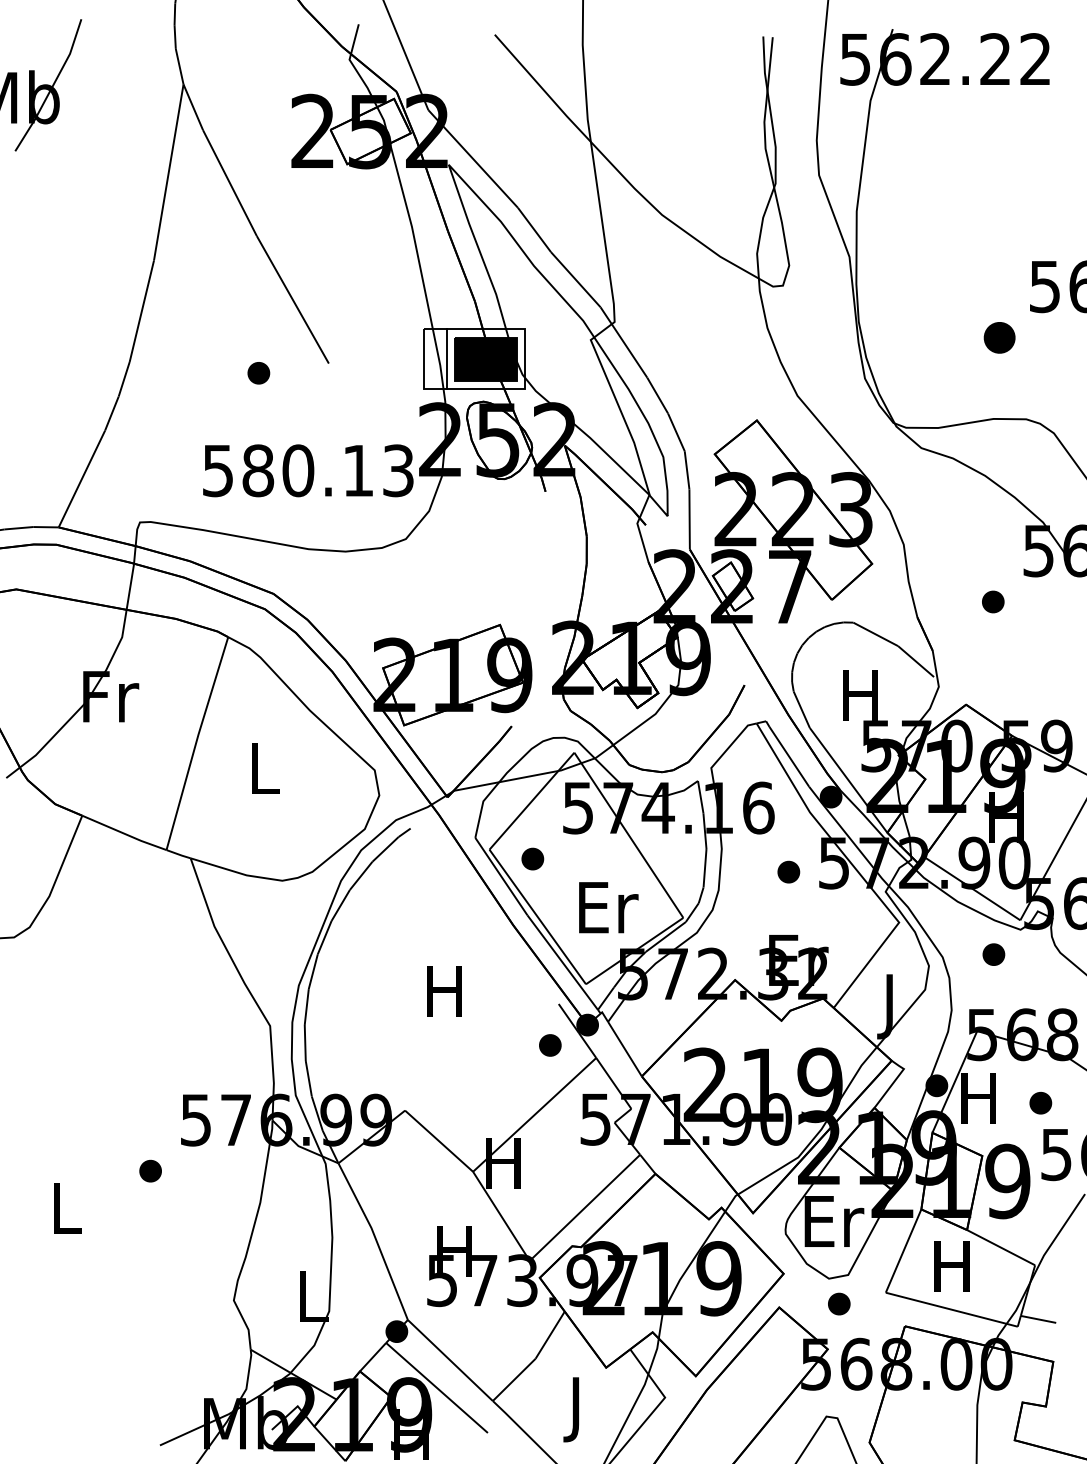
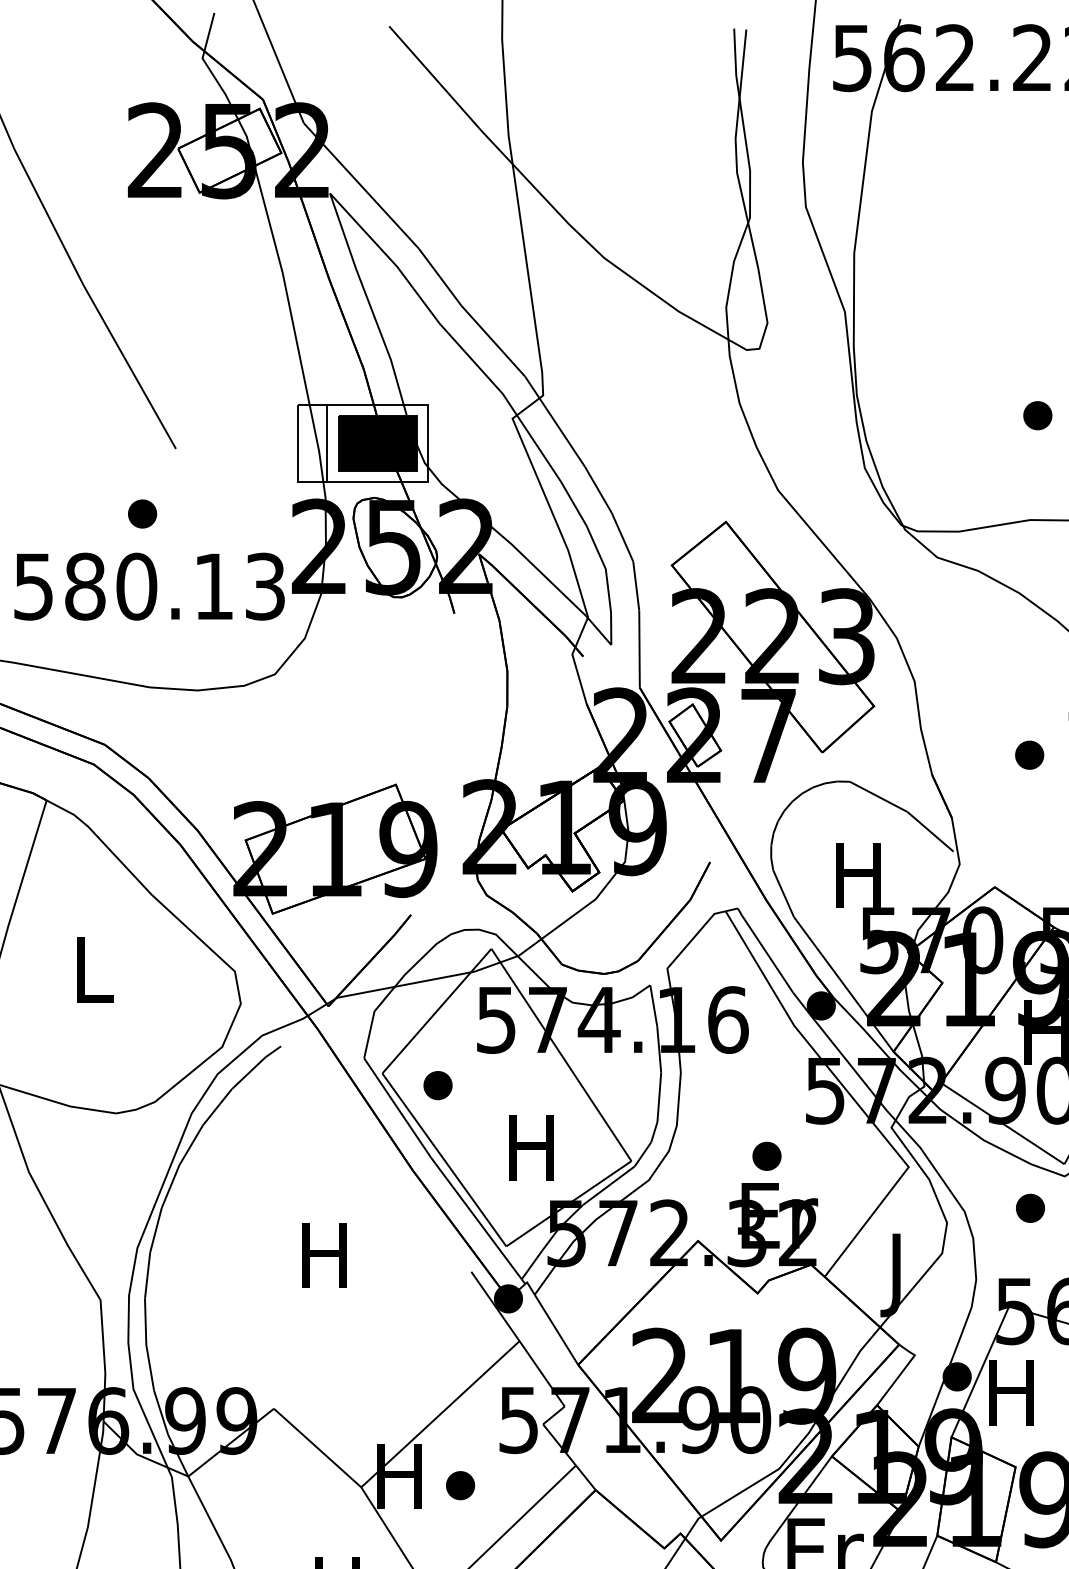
part: (999, 337) -> (1037, 415), size x0.71
part: (258, 373) -> (142, 514), moved
part: (788, 871) -> (766, 1155), moved
text: (608, 907) -> (535, 1147), Er -> H
part: (550, 1045) -> (460, 1485), moved

